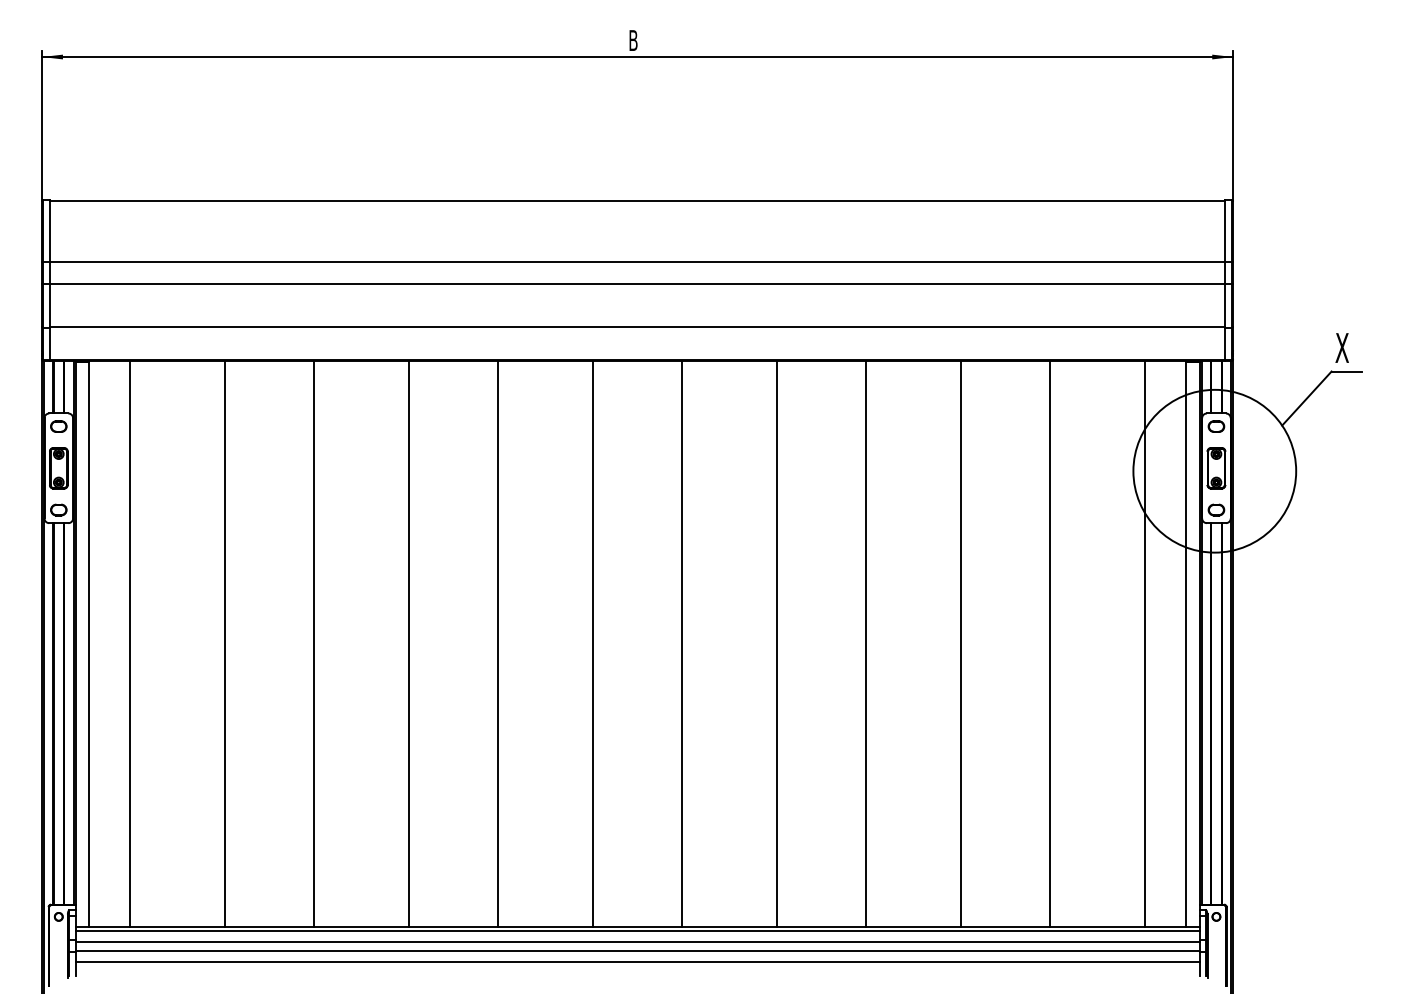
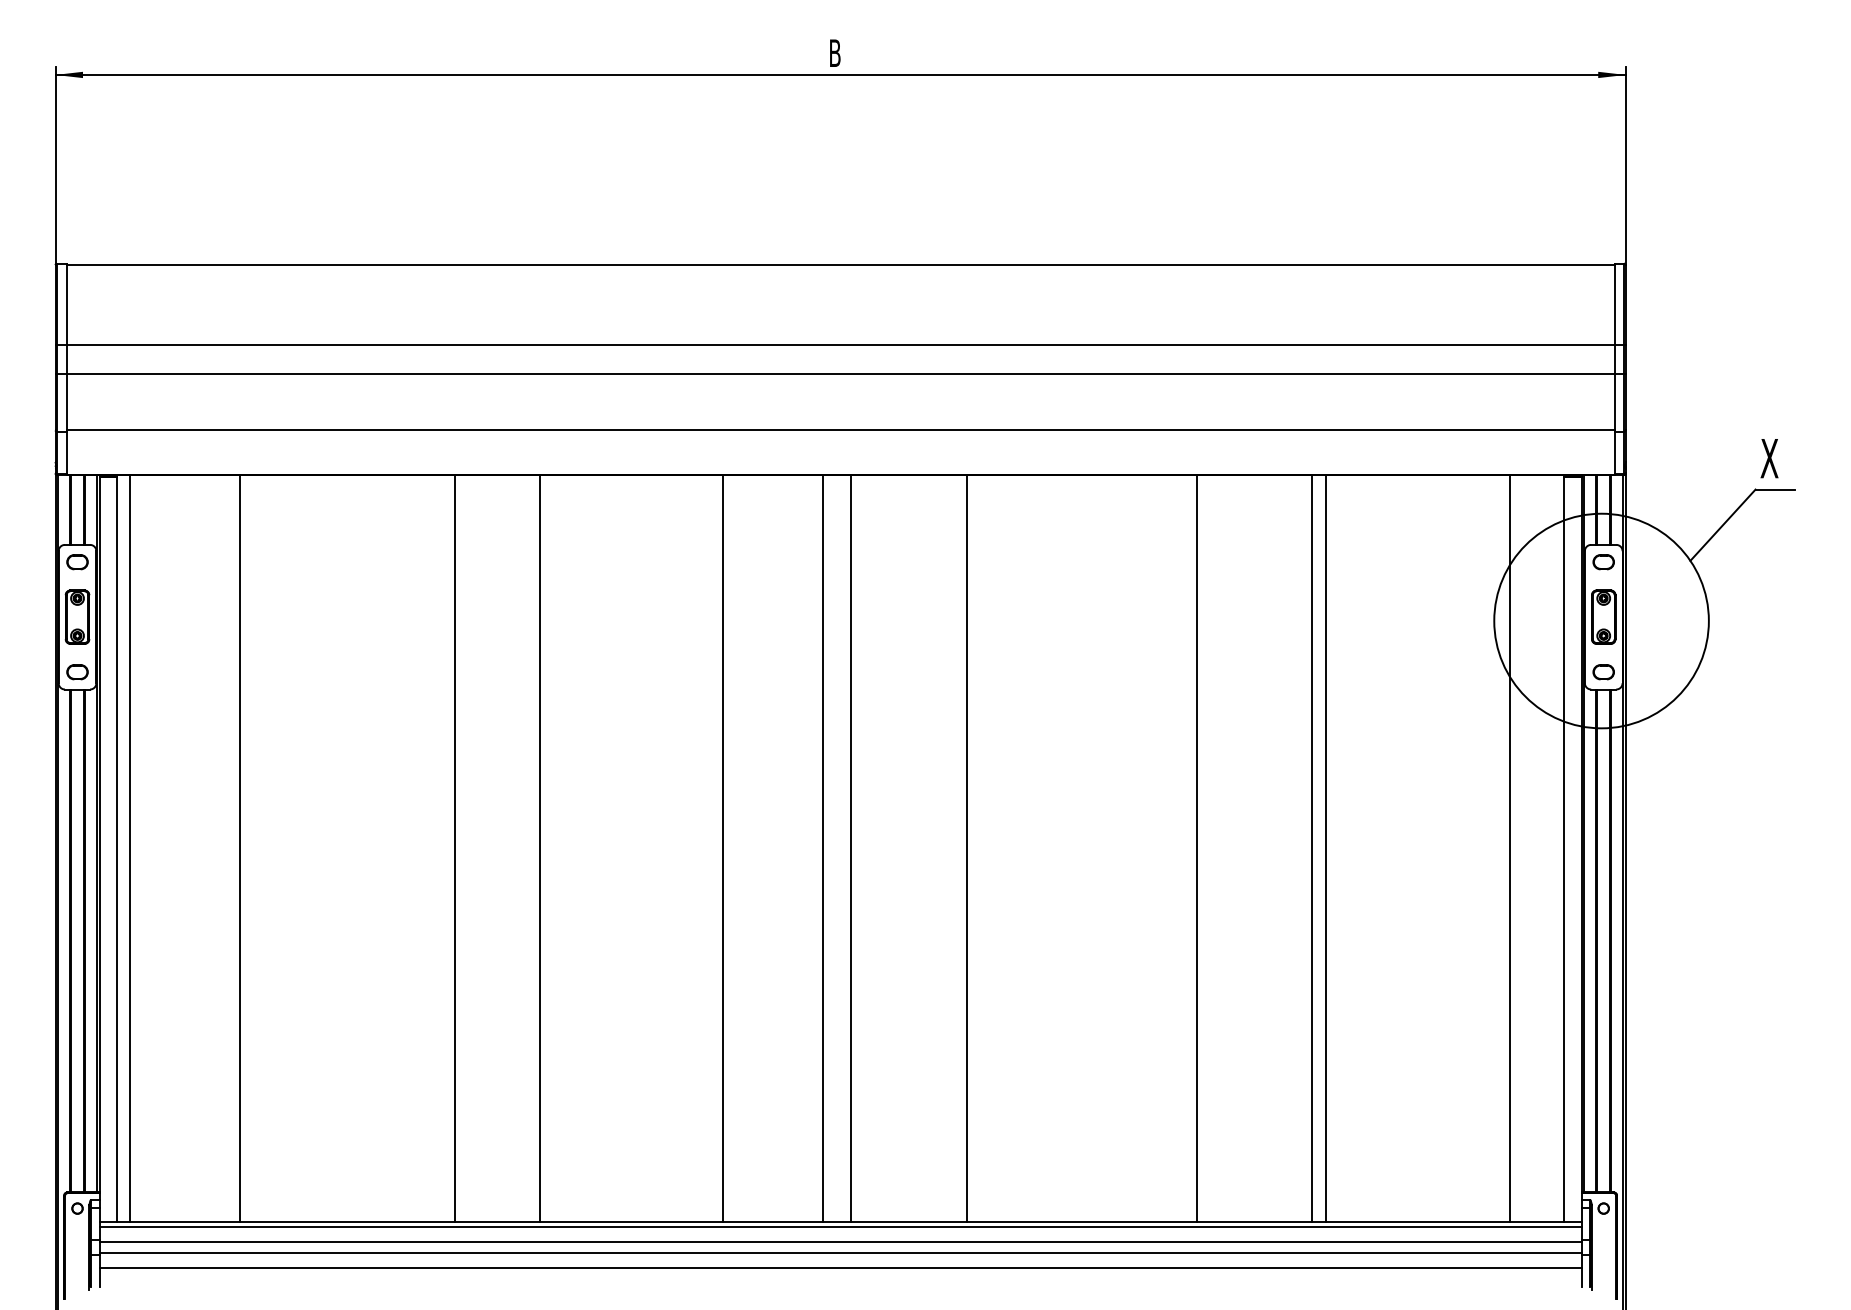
line: (130, 643) -> (130, 848), moved
line: (225, 643) -> (240, 848), moved
line: (313, 643) -> (454, 848), moved
line: (497, 643) -> (723, 848), moved
line: (593, 643) -> (823, 848), moved
line: (681, 643) -> (850, 848), moved
line: (777, 643) -> (966, 848), moved
line: (865, 643) -> (1197, 848), moved
line: (961, 643) -> (1312, 848), moved
line: (1049, 643) -> (1325, 848), moved

